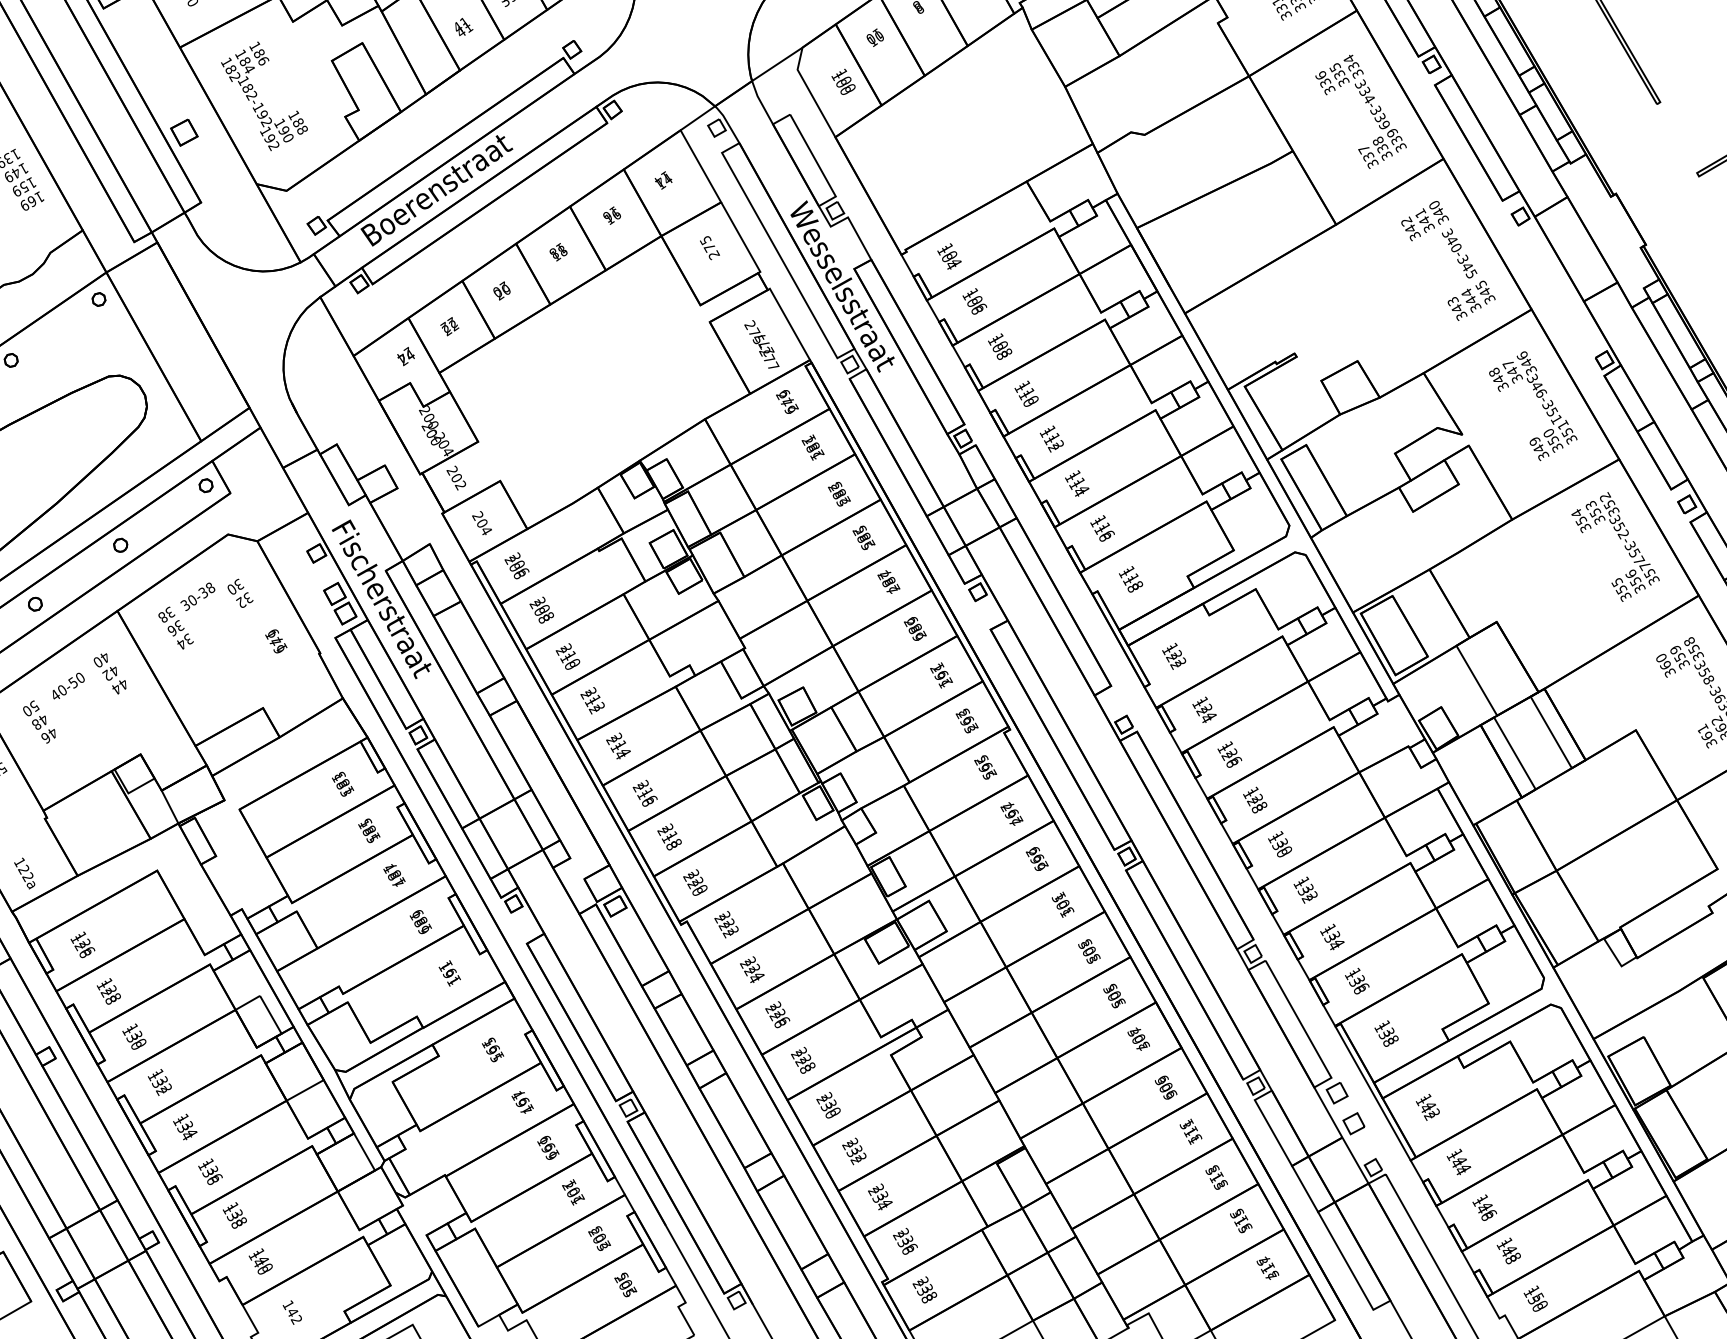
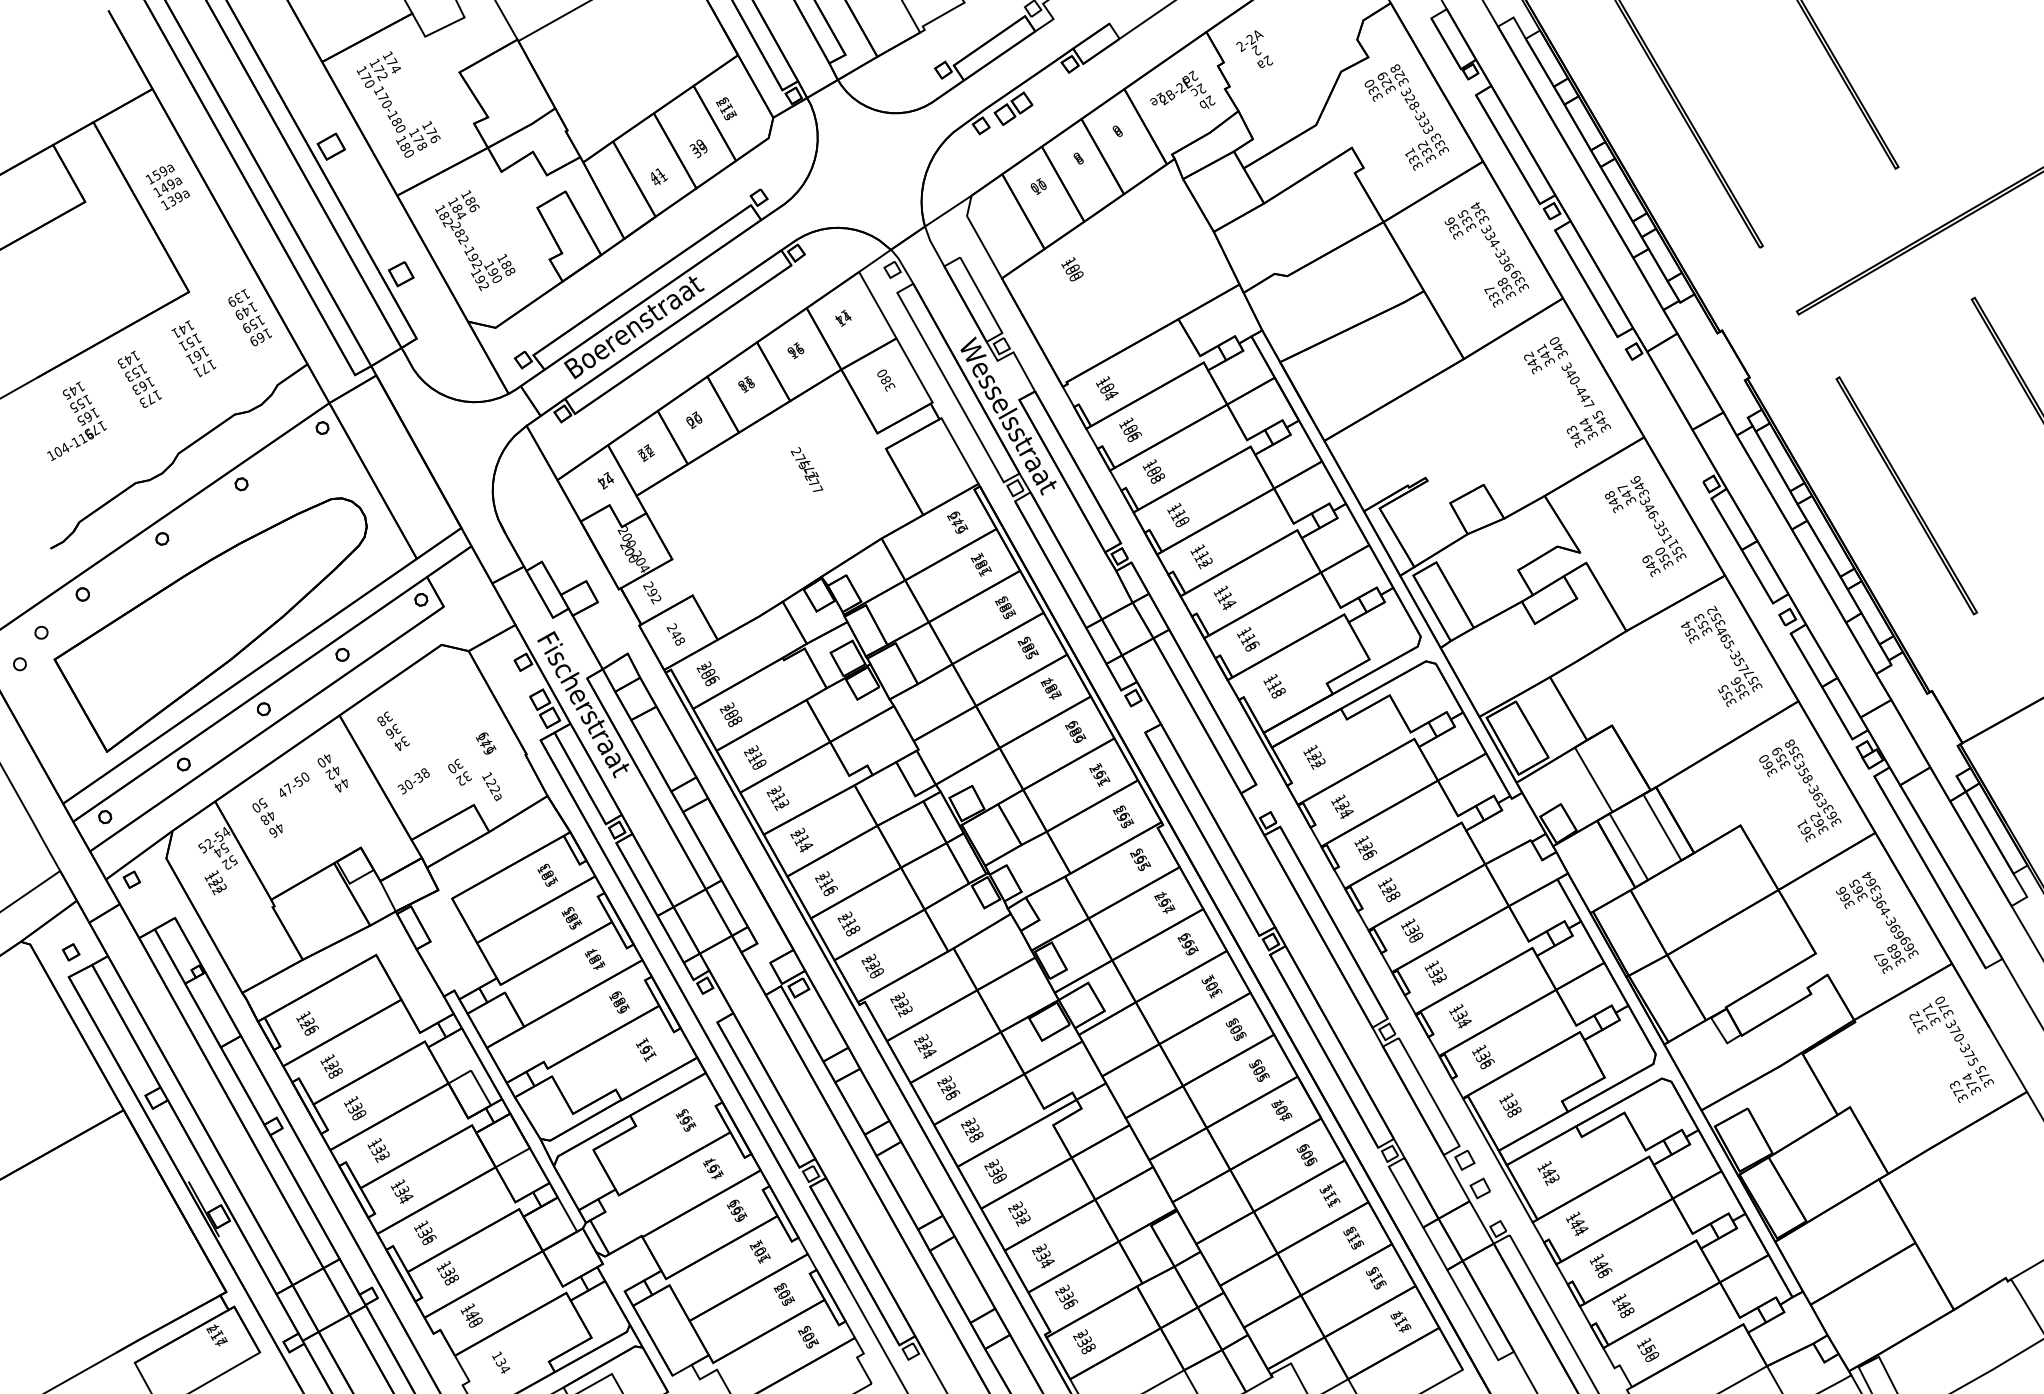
text: (243, 78) -> (455, 224), 182-192 -> 282-192
text: (843, 82) -> (1072, 269), moved
text: (1384, 125) -> (1508, 267), 334-339 -> 334-336
text: (710, 247) -> (886, 380), 275 -> 380
text: (1466, 266) -> (1584, 397), 340-345 -> 340-447
text: (761, 344) -> (806, 469), moved
text: (455, 477) -> (651, 592), 202 -> 292
text: (484, 526) -> (678, 637), 204 -> 248
text: (1618, 526) -> (1724, 637), 352-357 -> 465-357
text: (239, 592) -> (459, 771), moved
text: (197, 596) -> (413, 781), moved
text: (61, 690) -> (287, 788), 40-50 -> 47-50
text: (24, 873) -> (491, 786), moved
text: (294, 1316) -> (502, 1366), 142 -> 134

